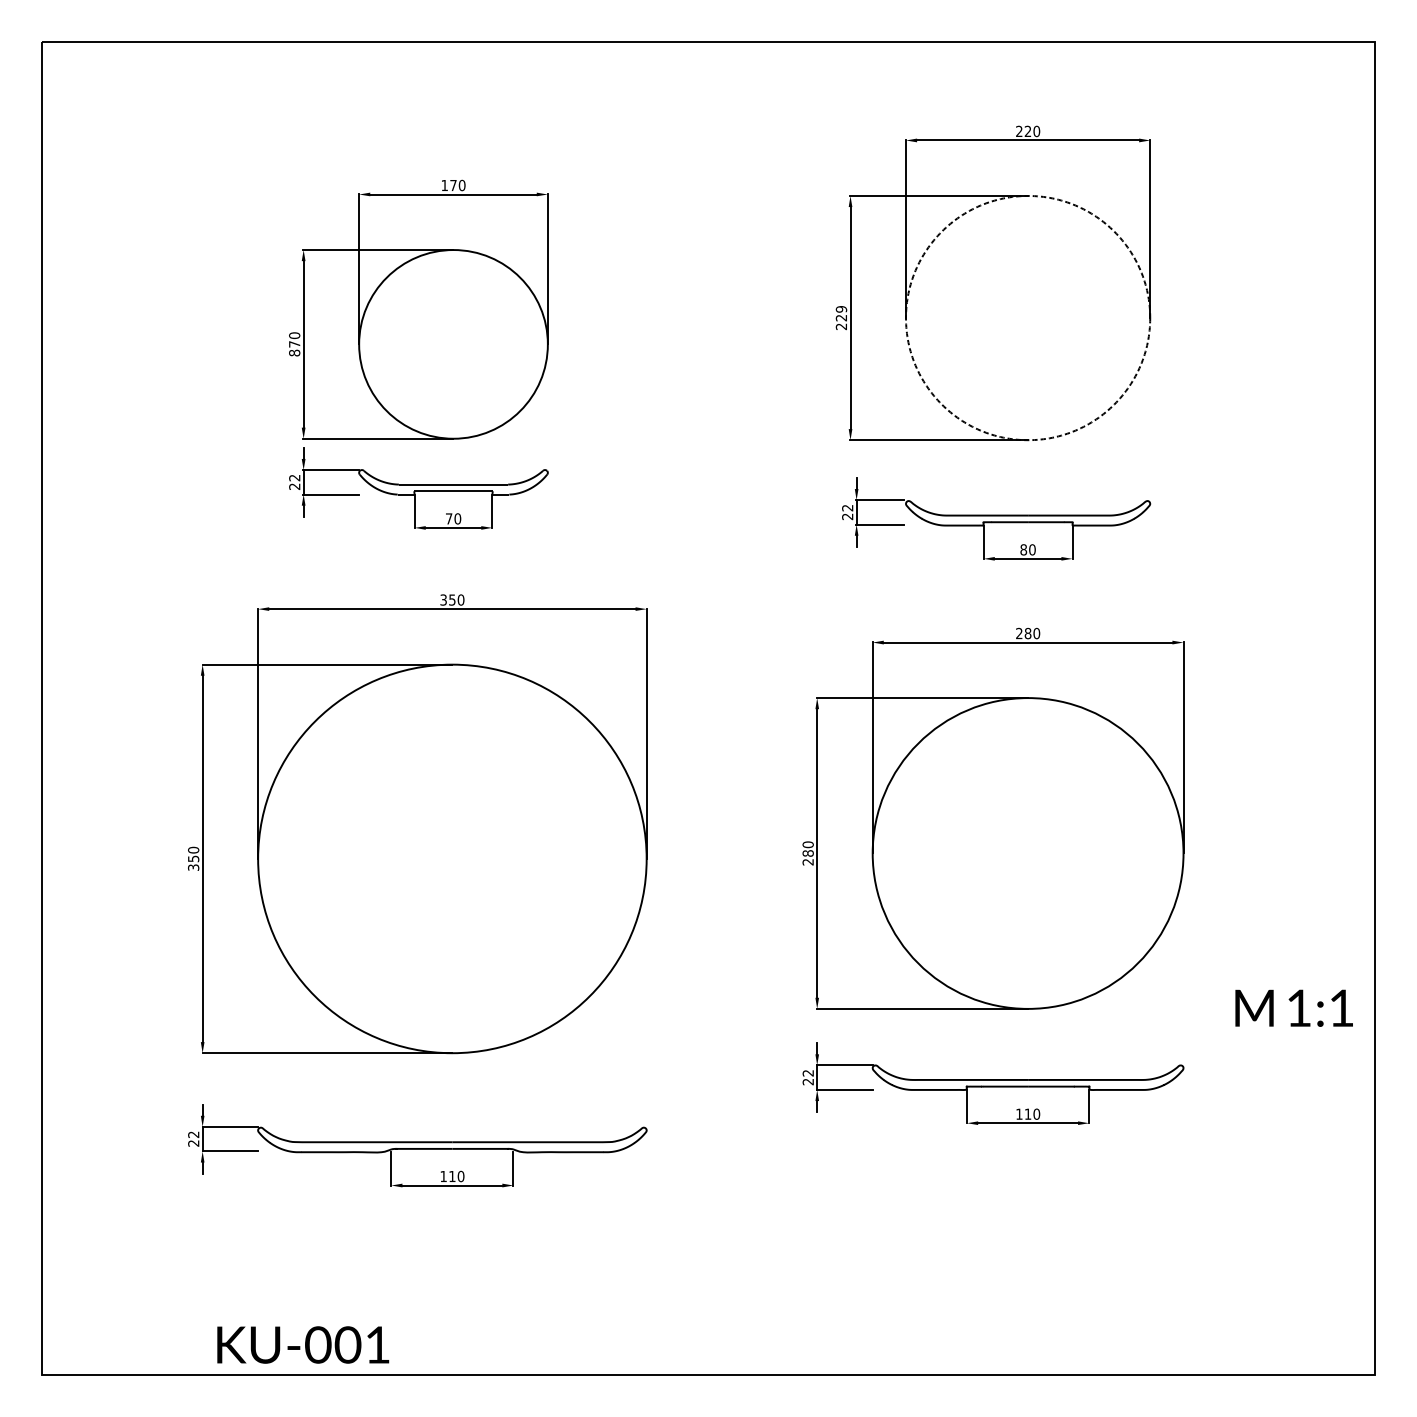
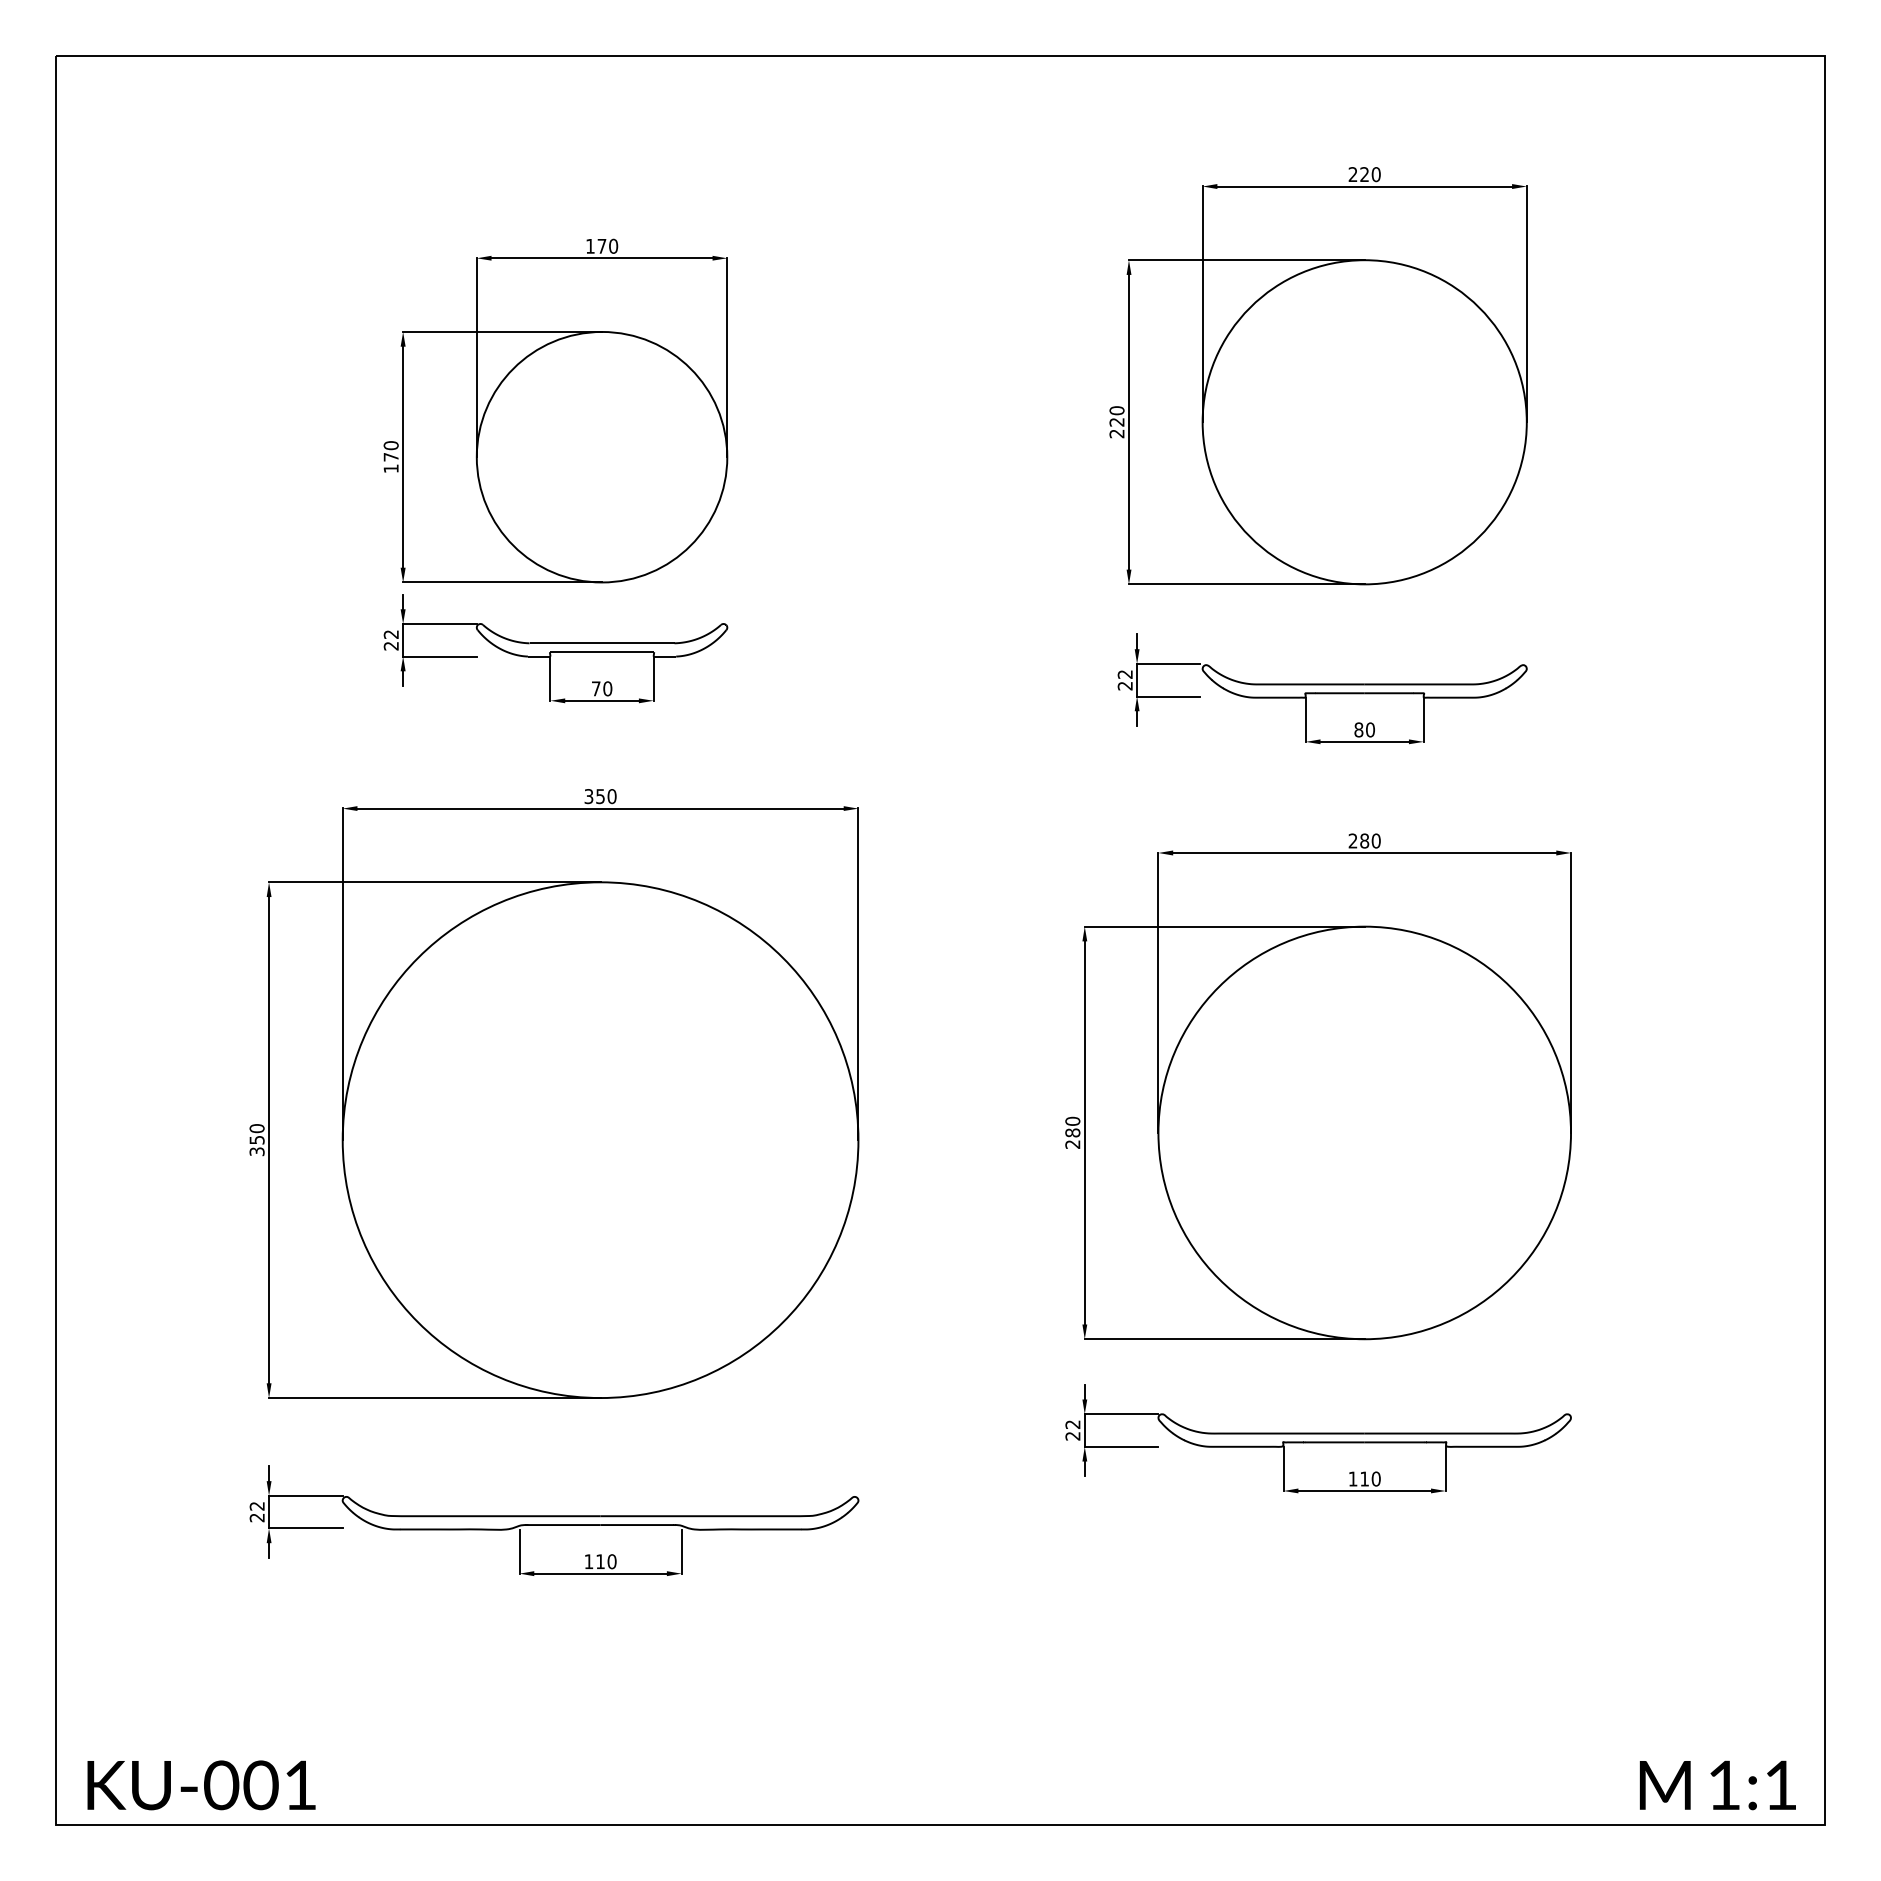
text: (841, 309) -> (1116, 410), 229 -> 220
circle: (1027, 318) -> (1364, 422), dashed -> solid
text: (294, 352) -> (390, 468), 870 -> 170
text: (1293, 1008) -> (1717, 1785), moved
text: (303, 1345) -> (201, 1785), moved

